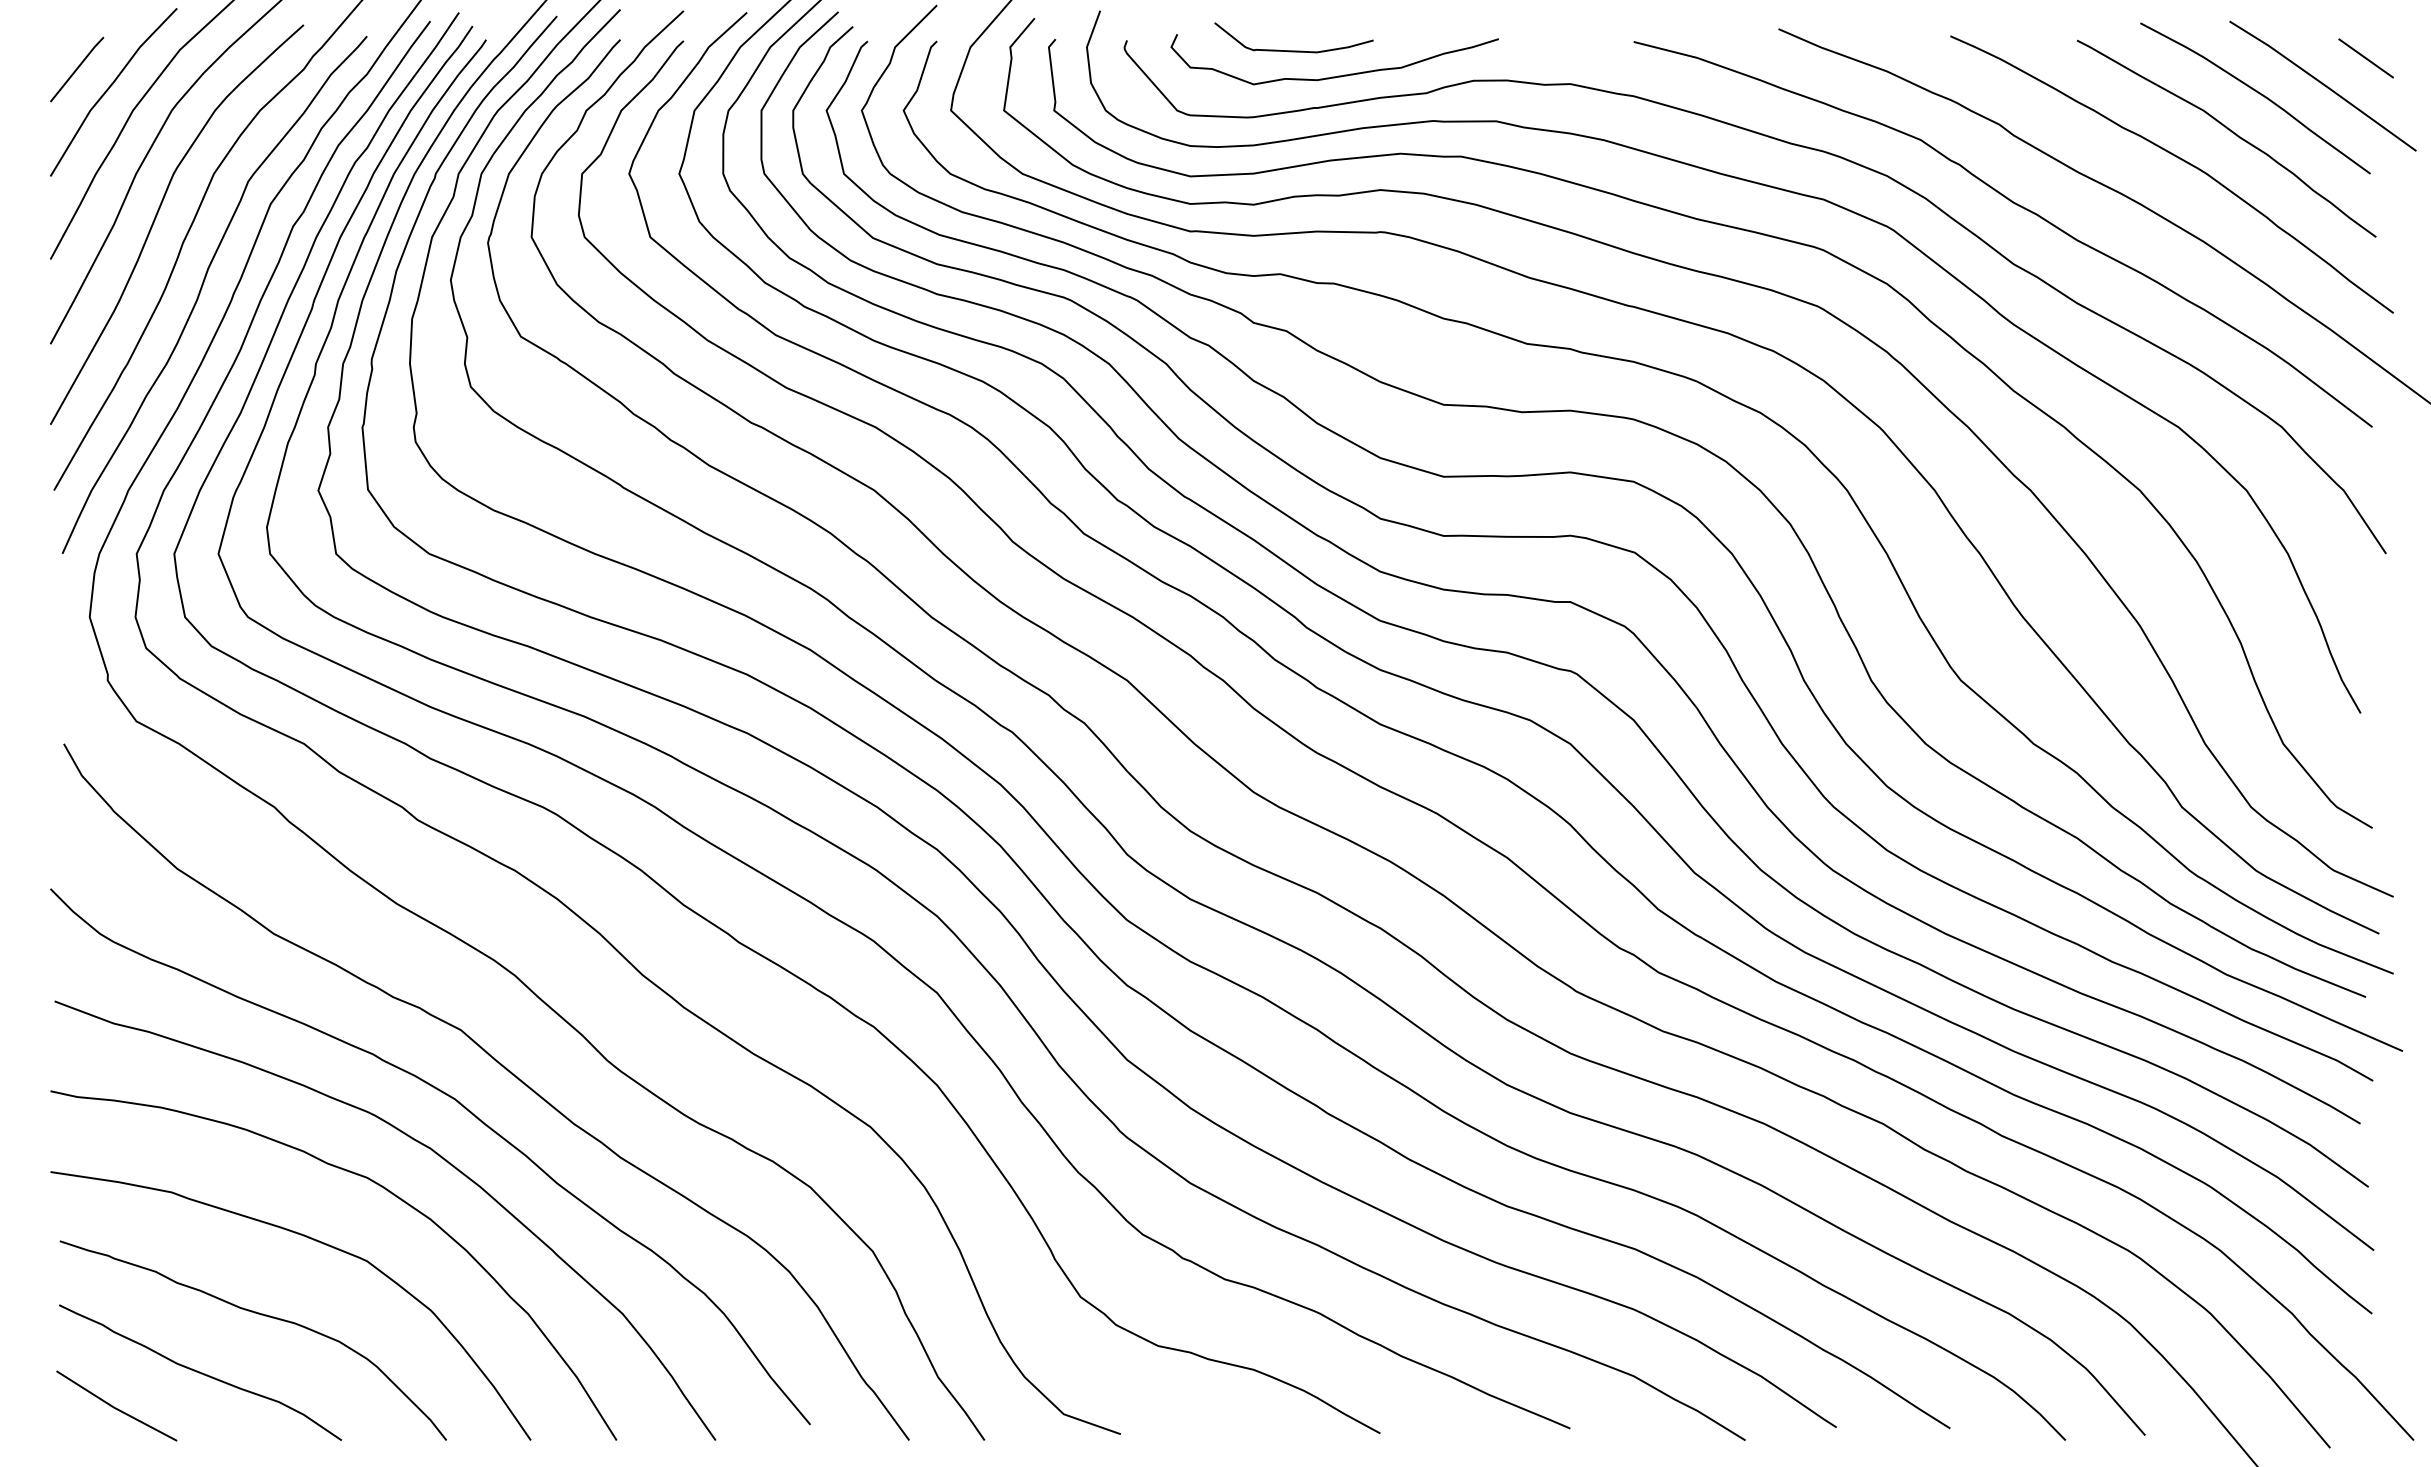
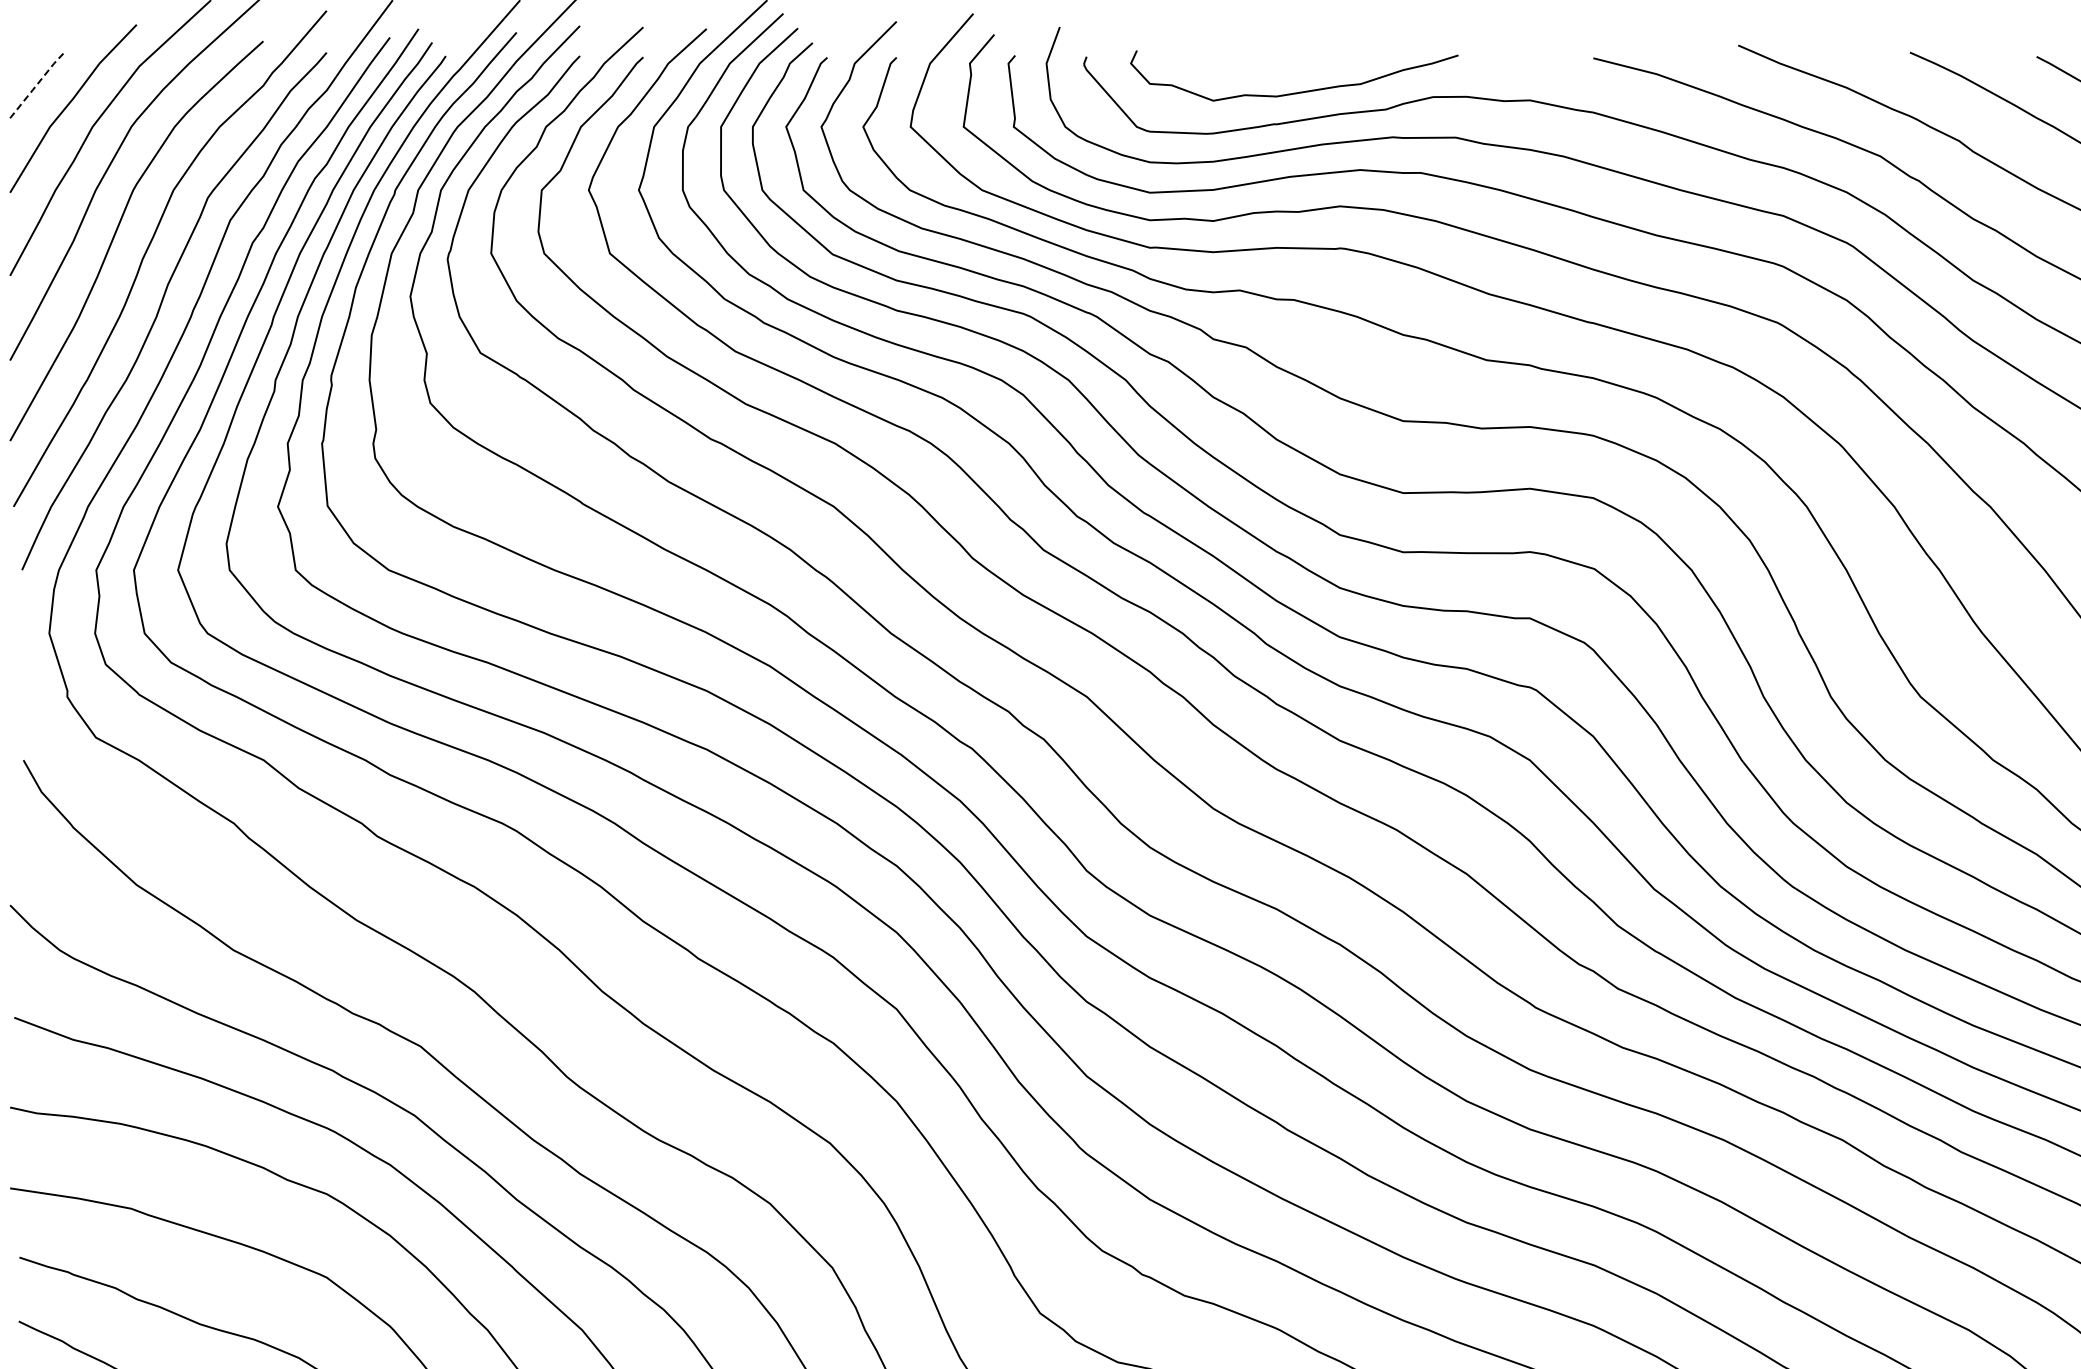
curve: (1293, 50) -> (1253, 66), removed
line: (77, 68) -> (37, 84), solid -> dashed

